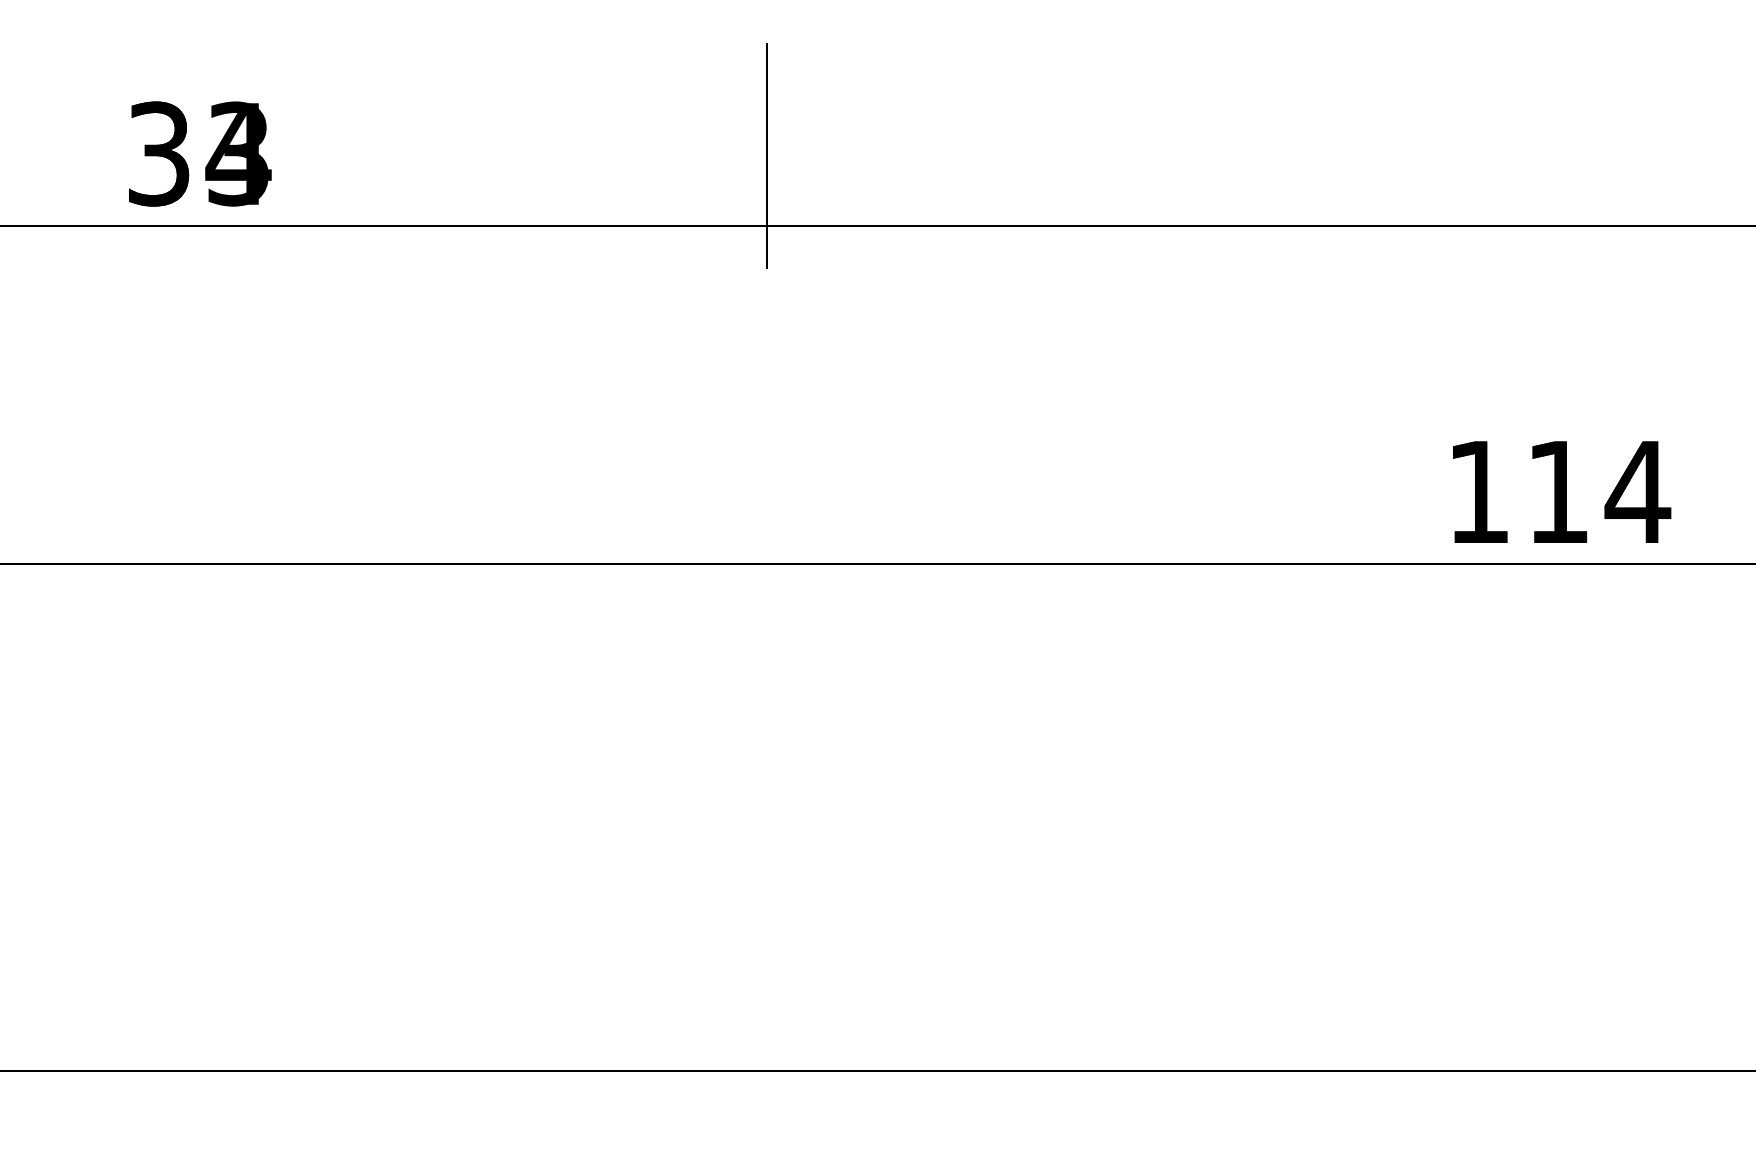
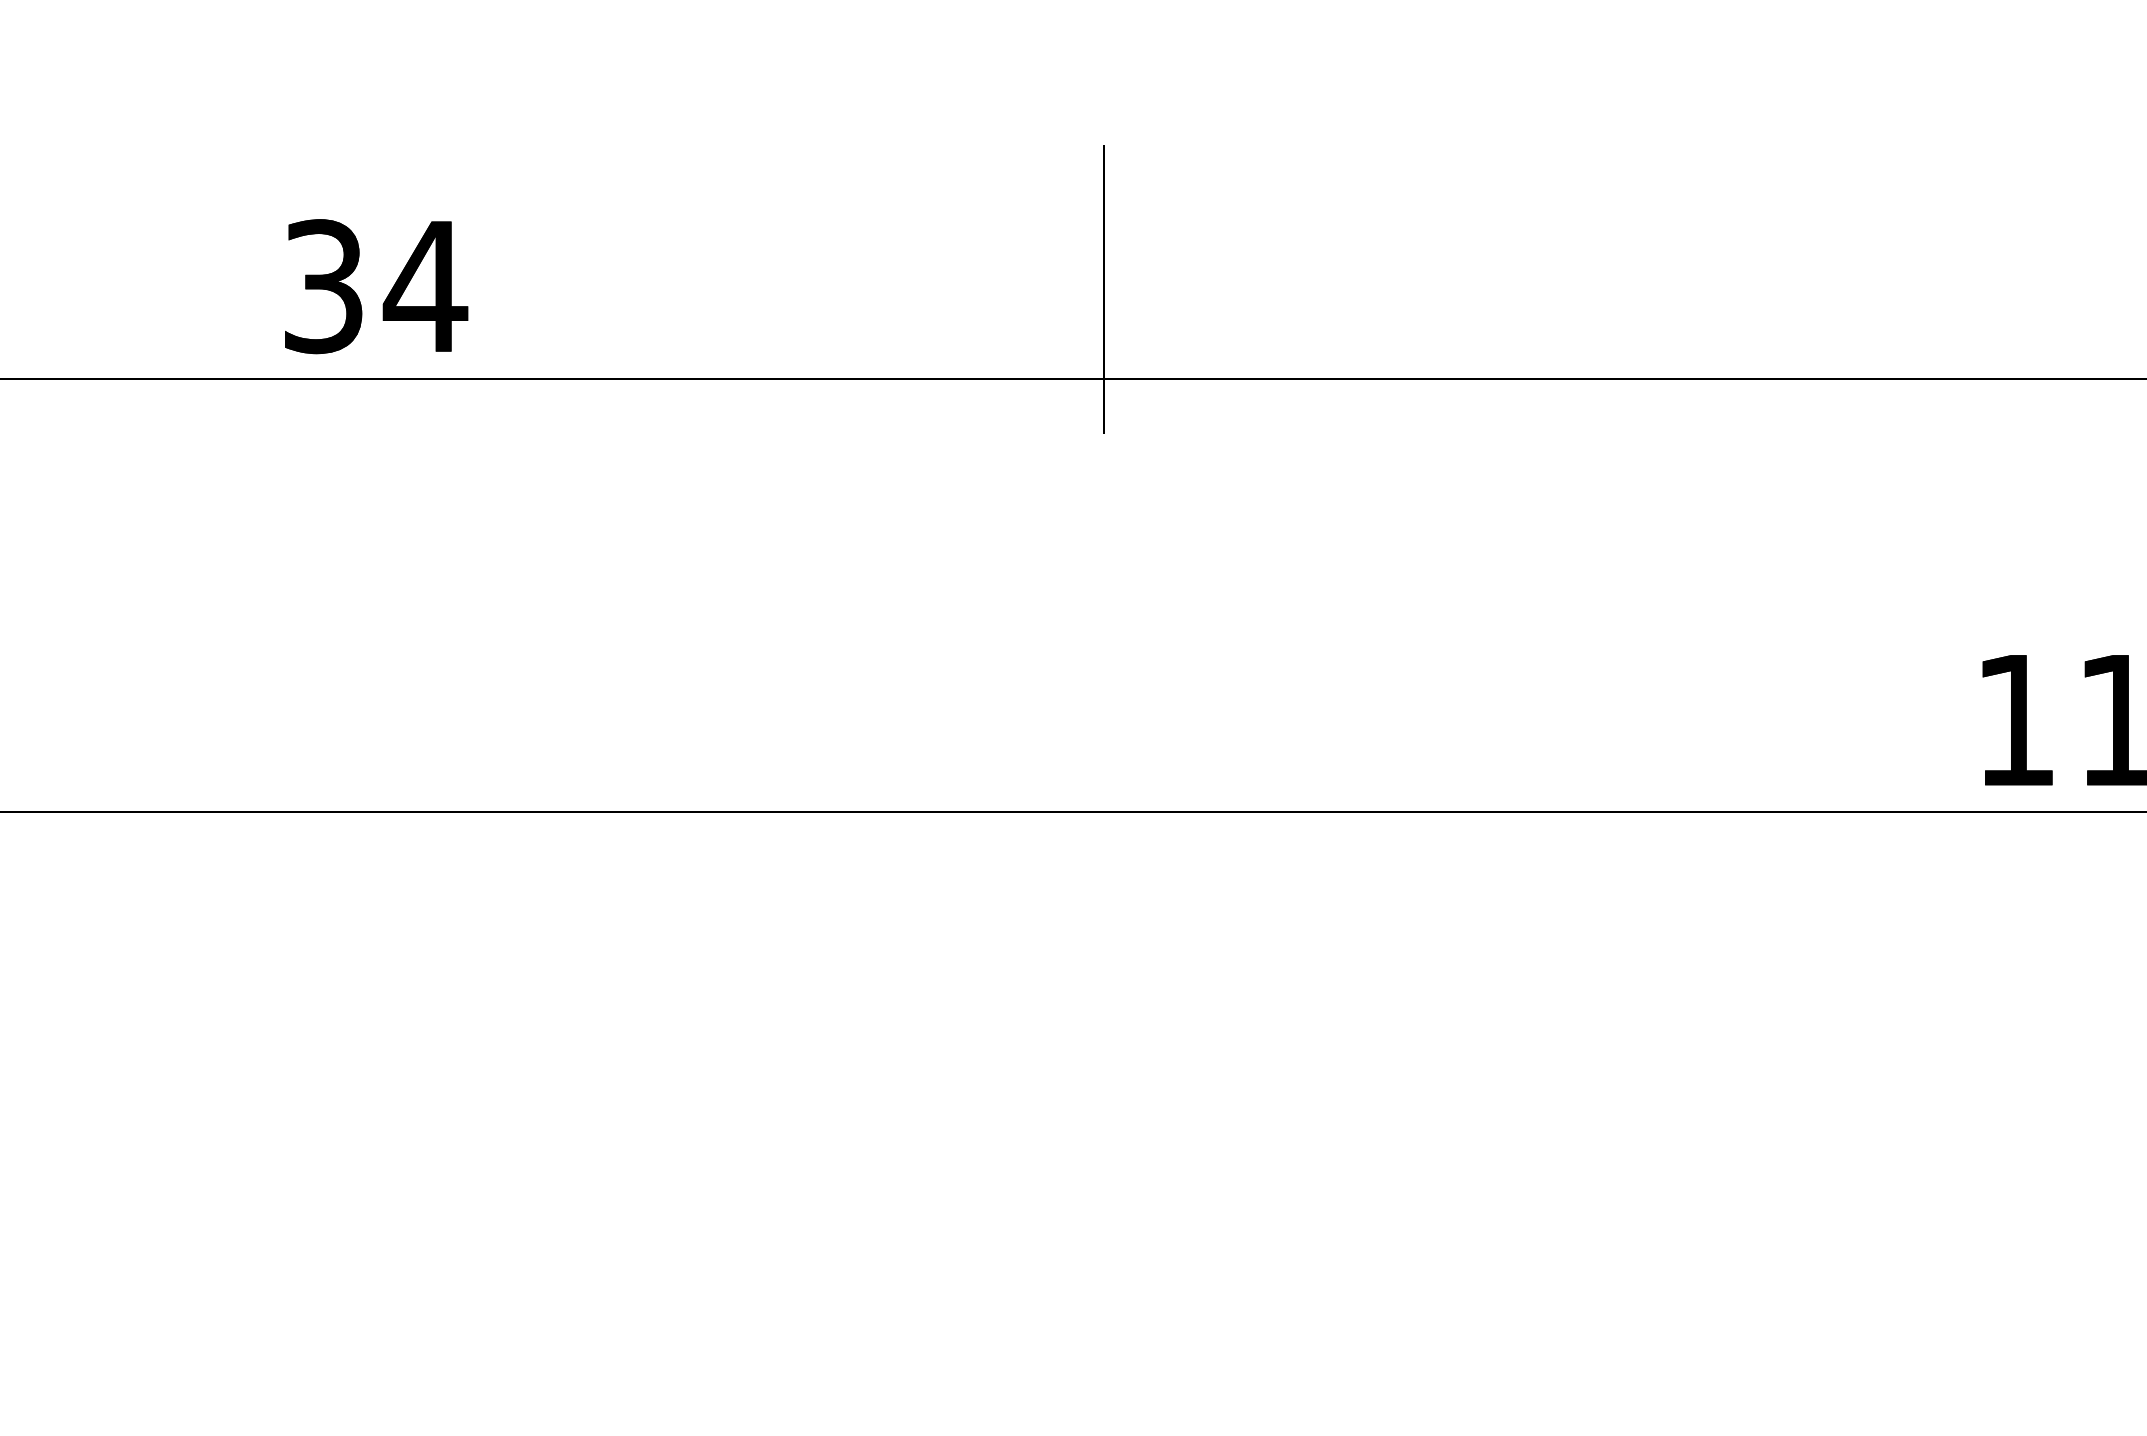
text: (238, 153) -> (425, 285), 33 -> 34

